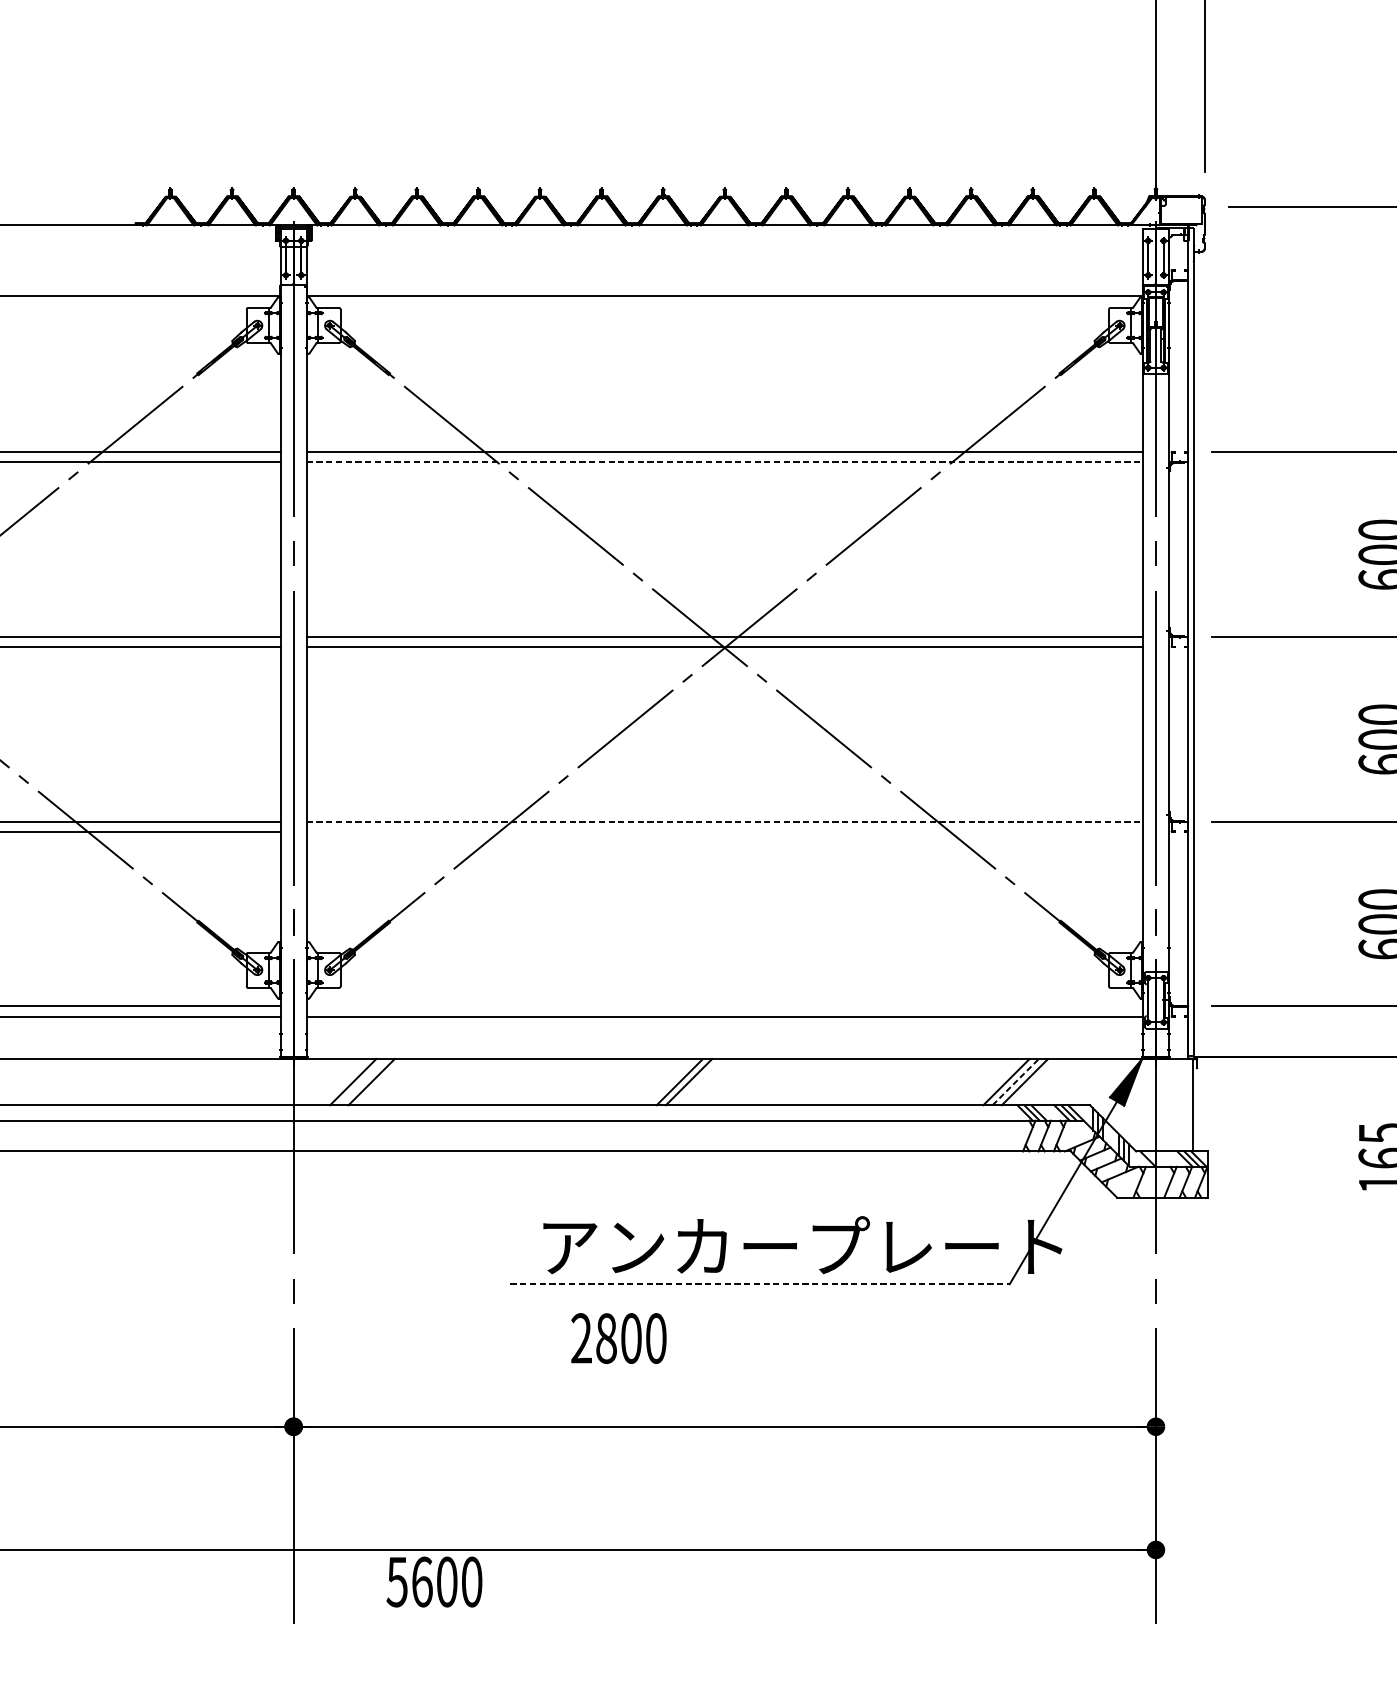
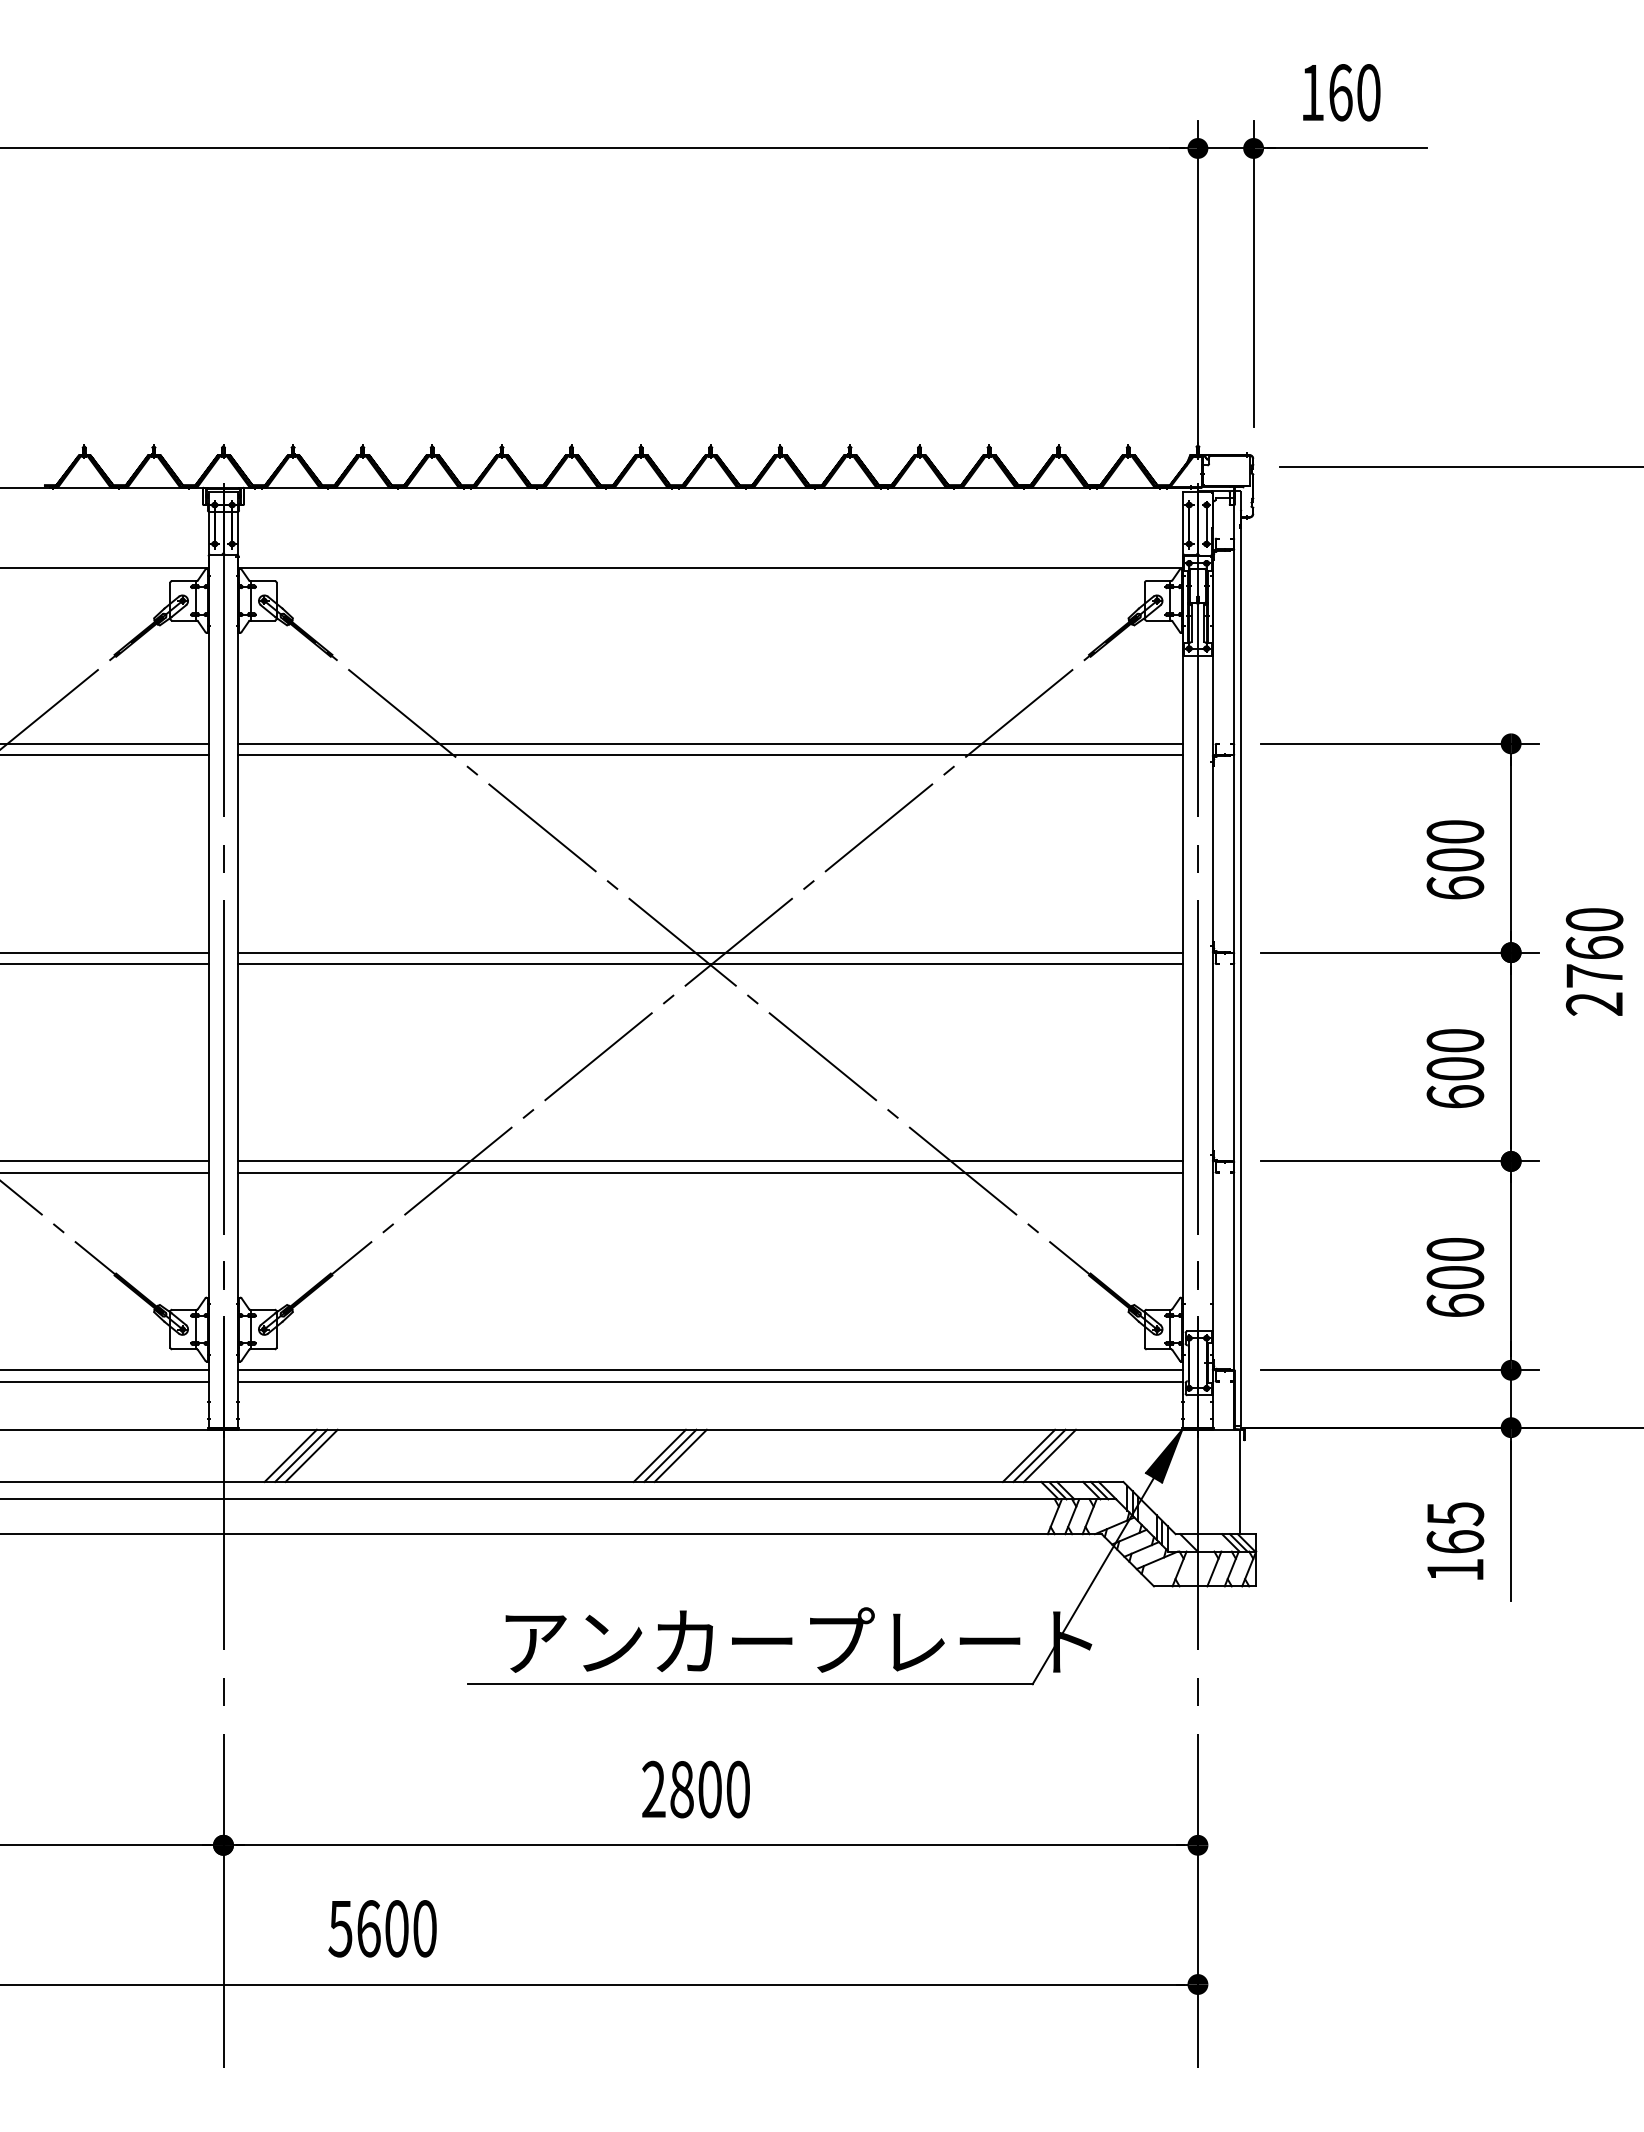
line: (725, 462) -> (711, 755), dashed -> solid
line: (725, 821) -> (711, 1161), dashed -> solid
line: (724, 831) -> (710, 1172), added
line: (724, 1006) -> (710, 1370), added
line: (362, 1081) -> (301, 1455), added
line: (698, 1081) -> (680, 1455), added
line: (1015, 1081) -> (1039, 1455), dashed -> solid
line: (760, 1284) -> (751, 1684), dashed -> solid
text: (618, 1338) -> (695, 1789), moved
text: (434, 1581) -> (382, 1928), moved

